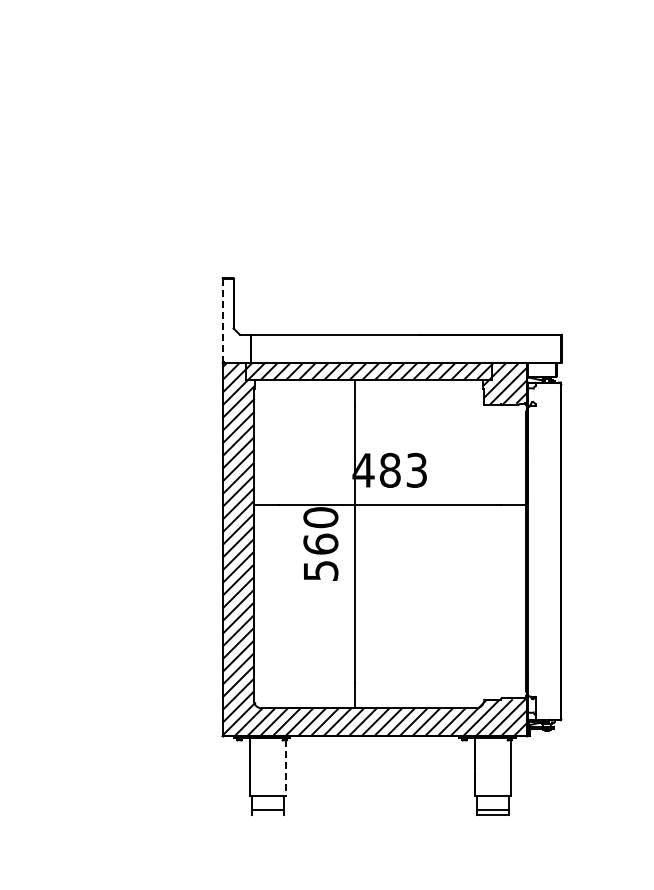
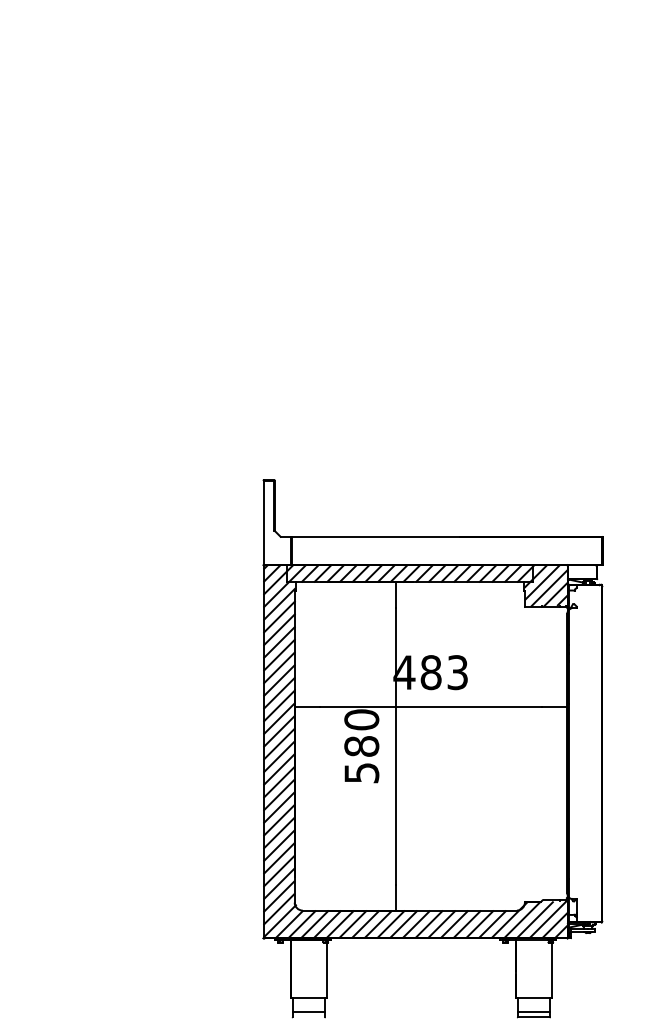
line: (222, 320) -> (263, 522), dashed -> solid
text: (320, 543) -> (361, 745), 560 -> 580
line: (285, 768) -> (326, 970), dashed -> solid

